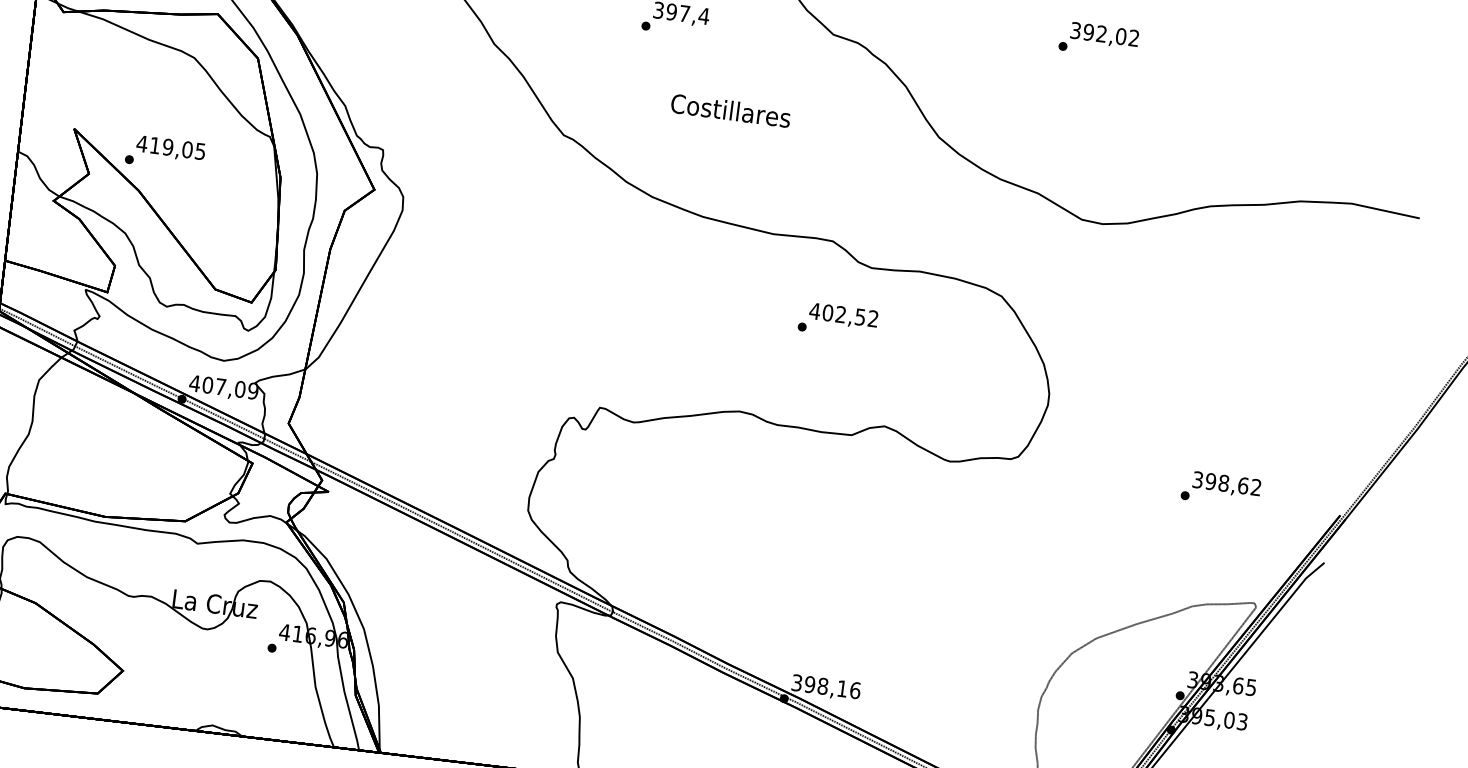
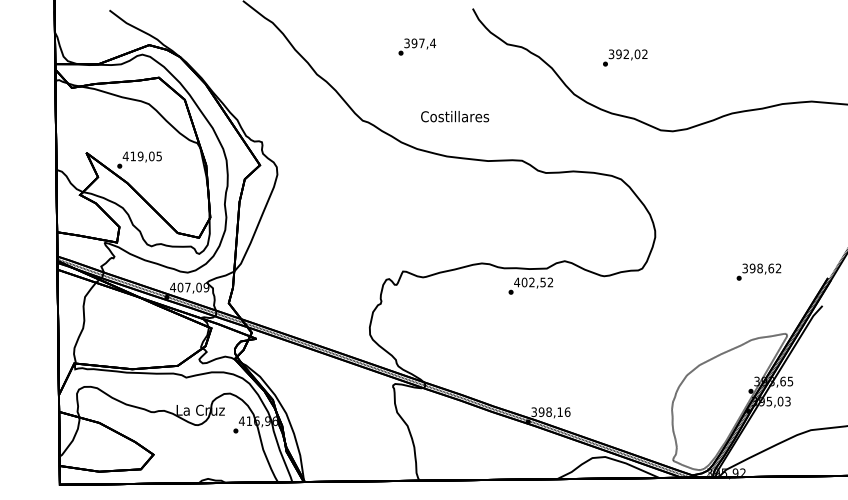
text: (1099, 39) -> (625, 57), moved
text: (731, 110) -> (455, 116), moved
text: (837, 319) -> (530, 285), moved

